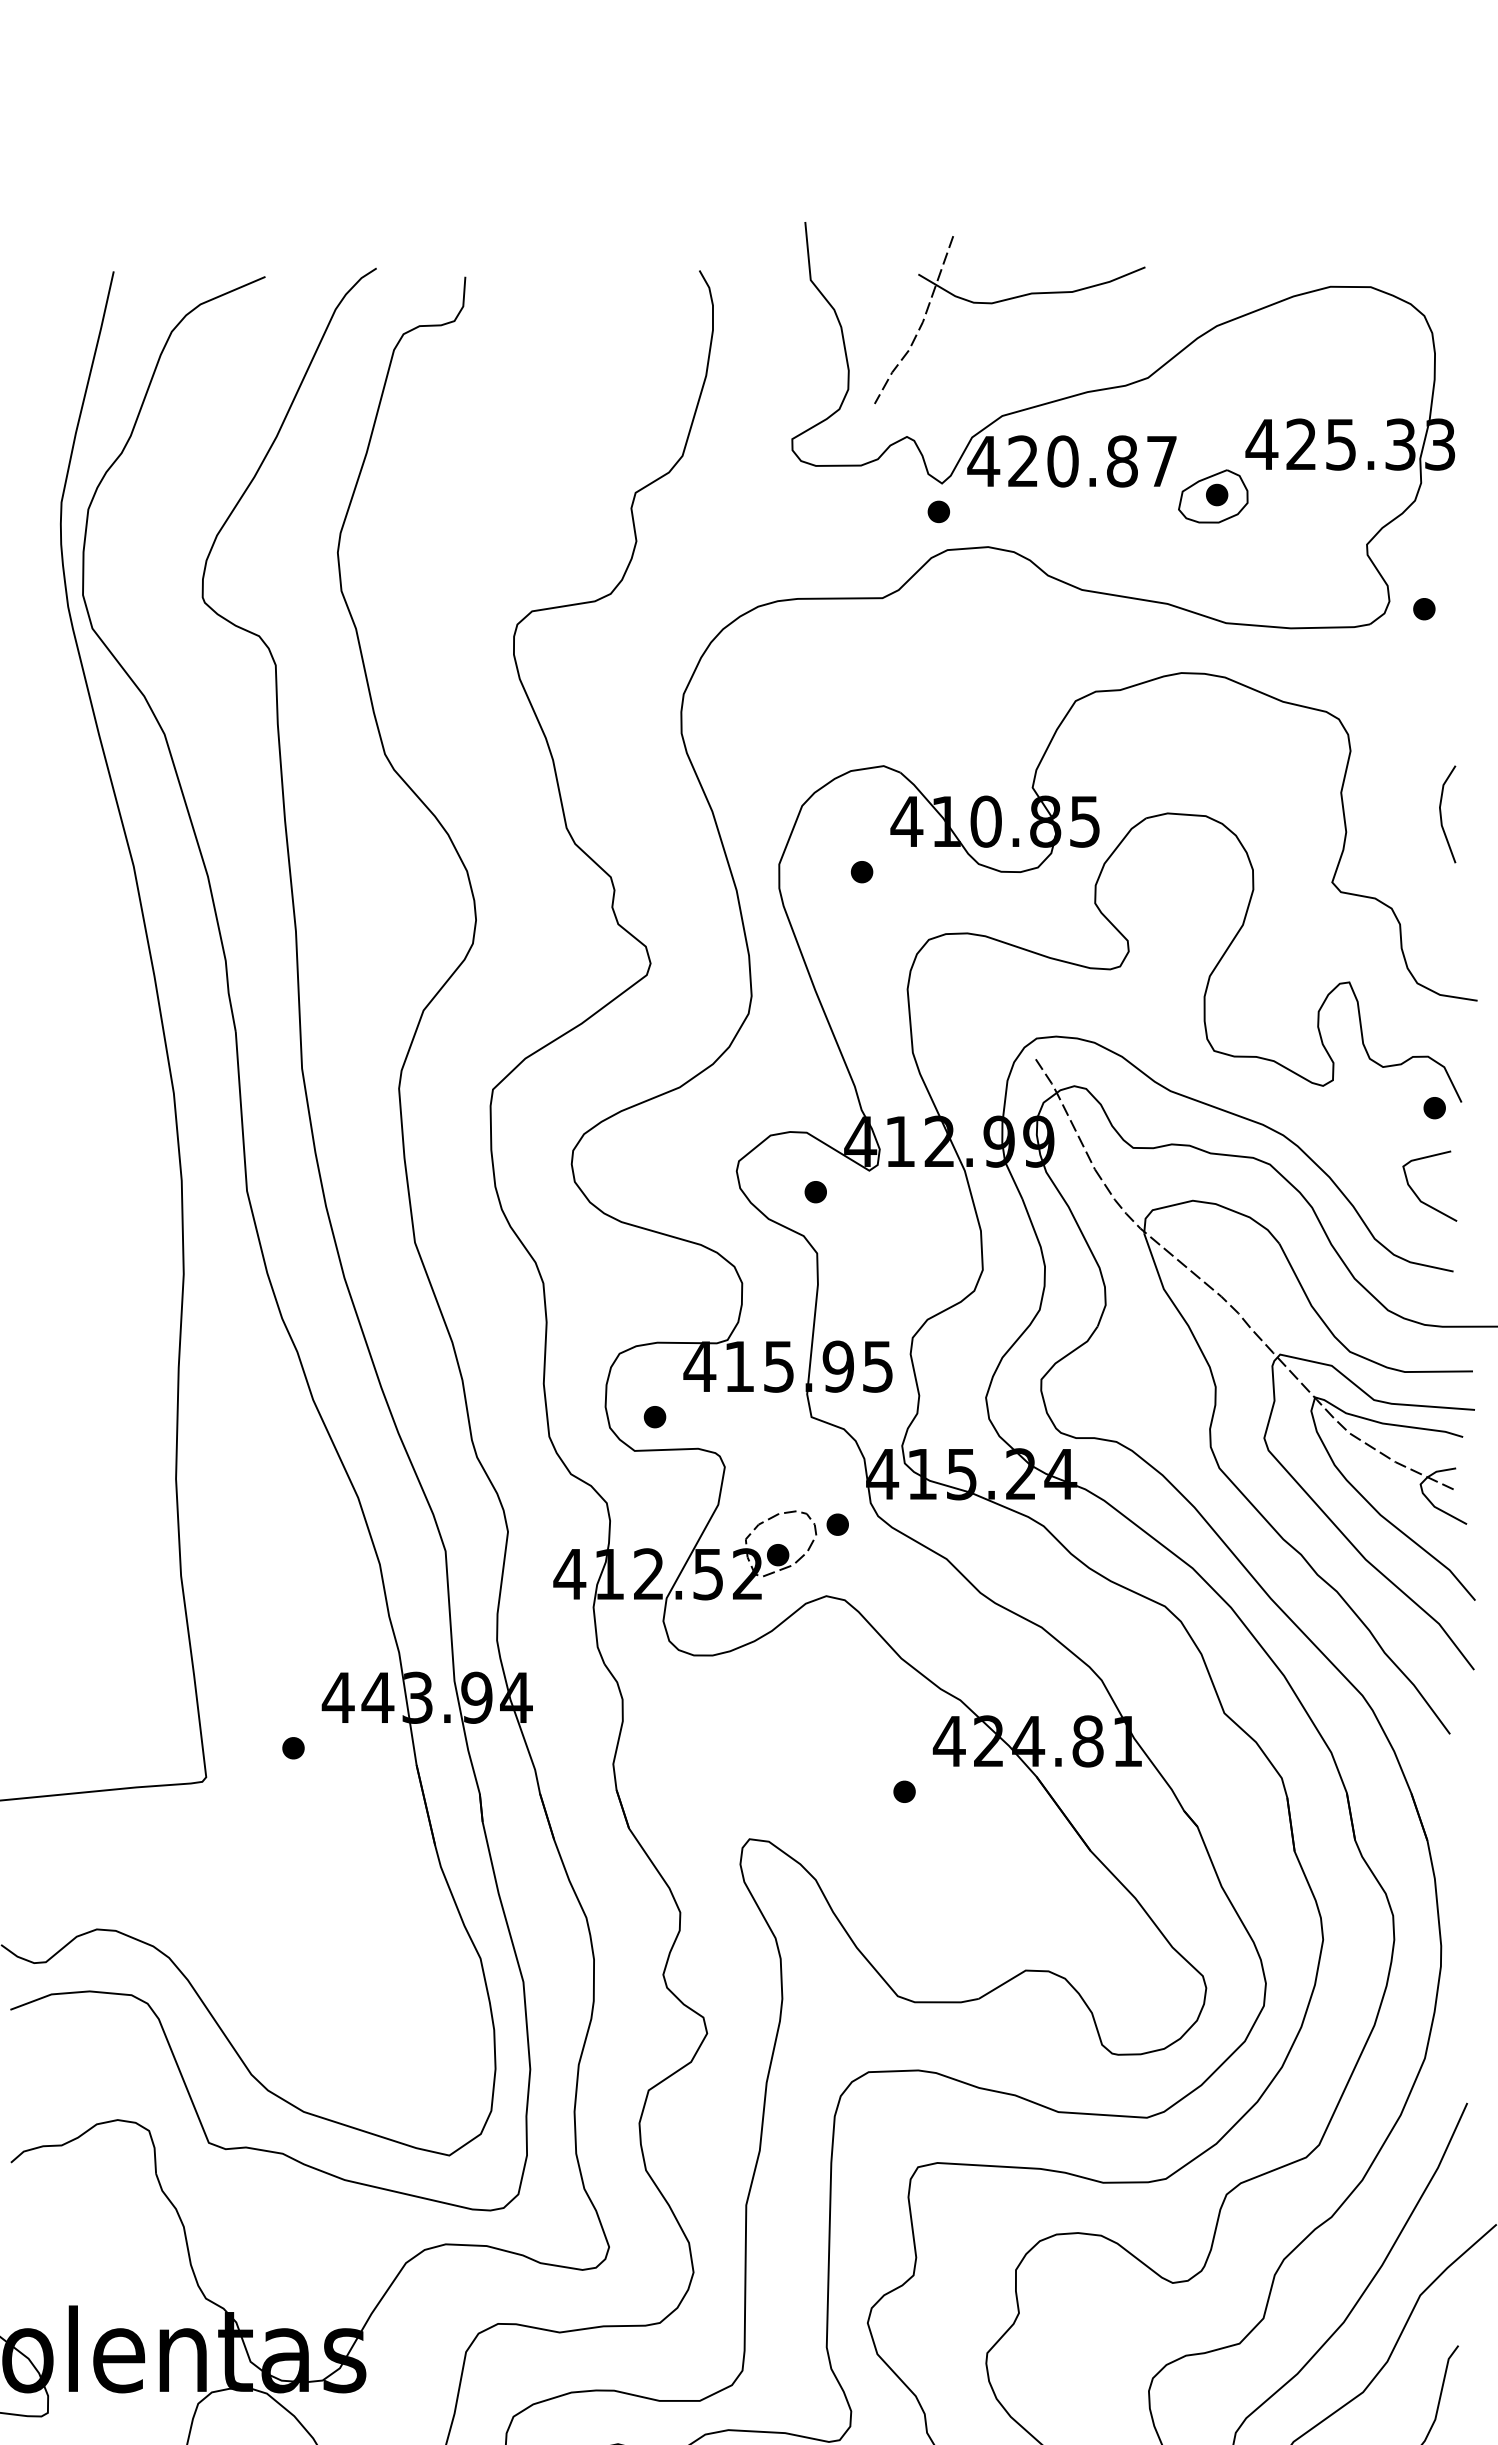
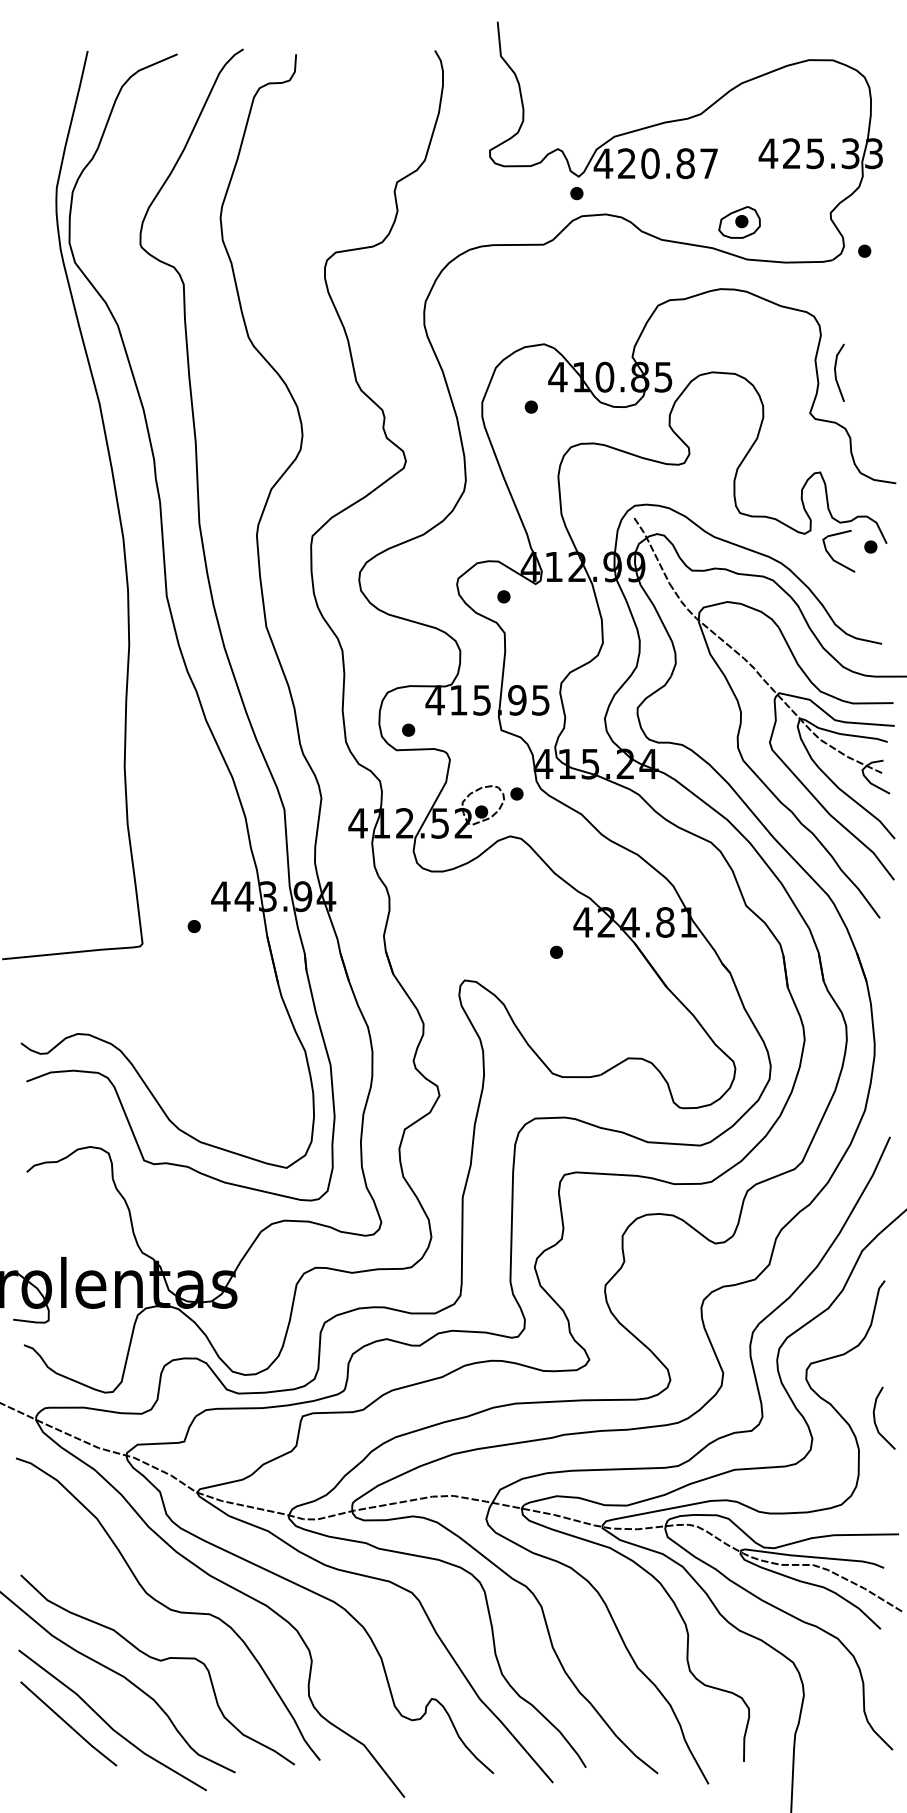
part: (1003, 302) -> (615, 69), removed
part: (1213, 496) -> (739, 222), moved
line: (1442, 813) -> (836, 372), moved
curve: (1417, 1193) -> (831, 555), moved

